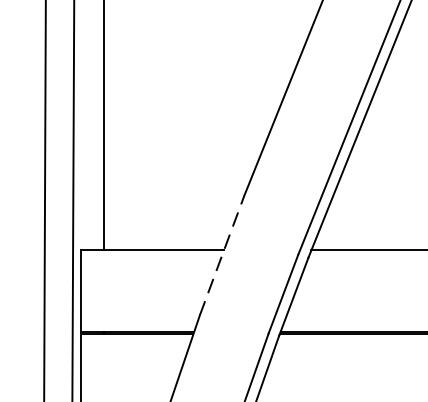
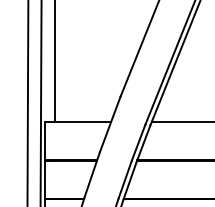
line: (222, 255) -> (110, 124), dashed -> solid

